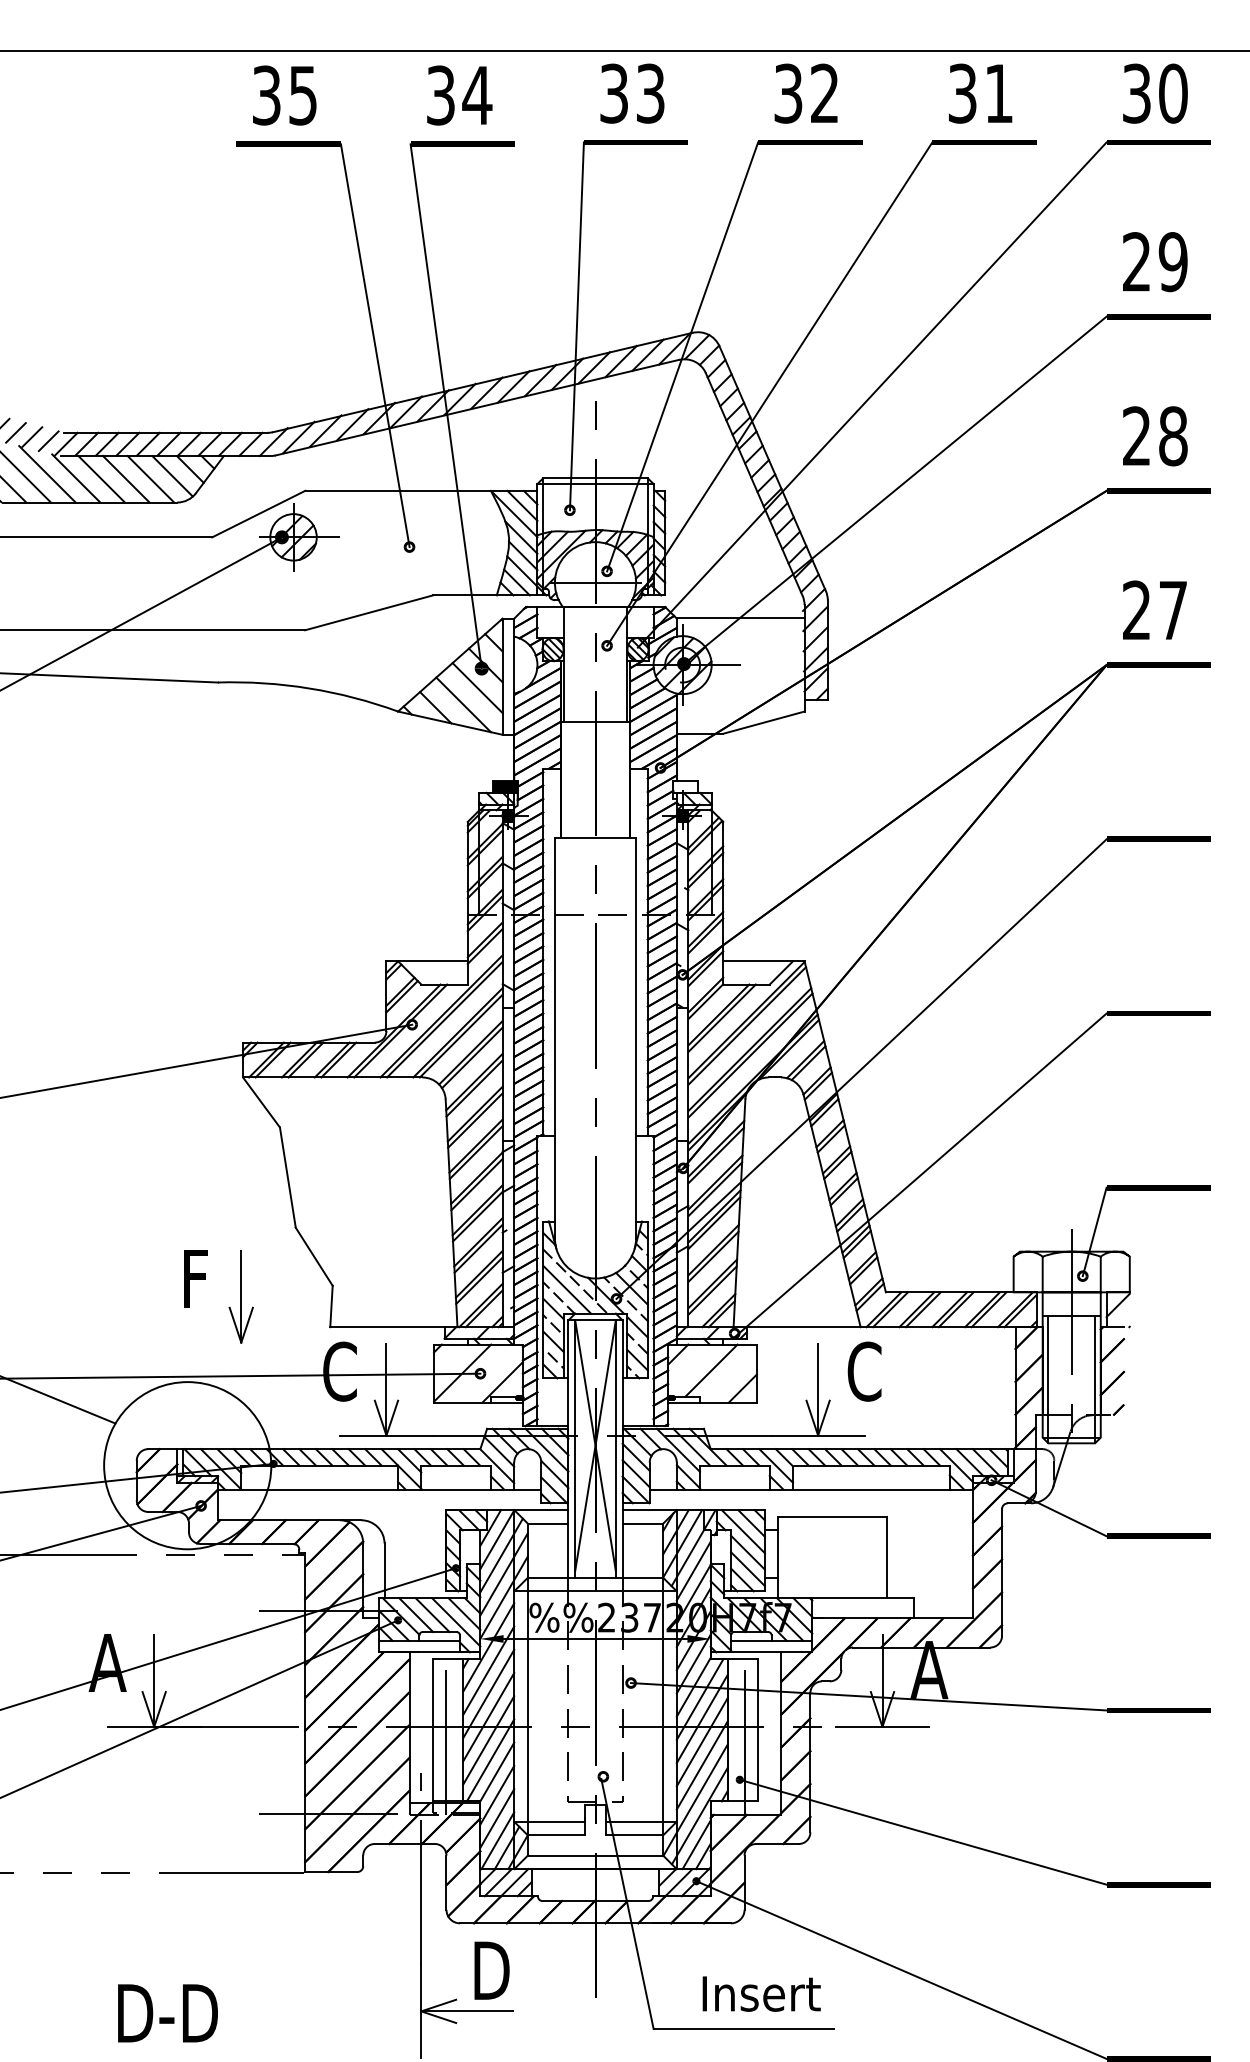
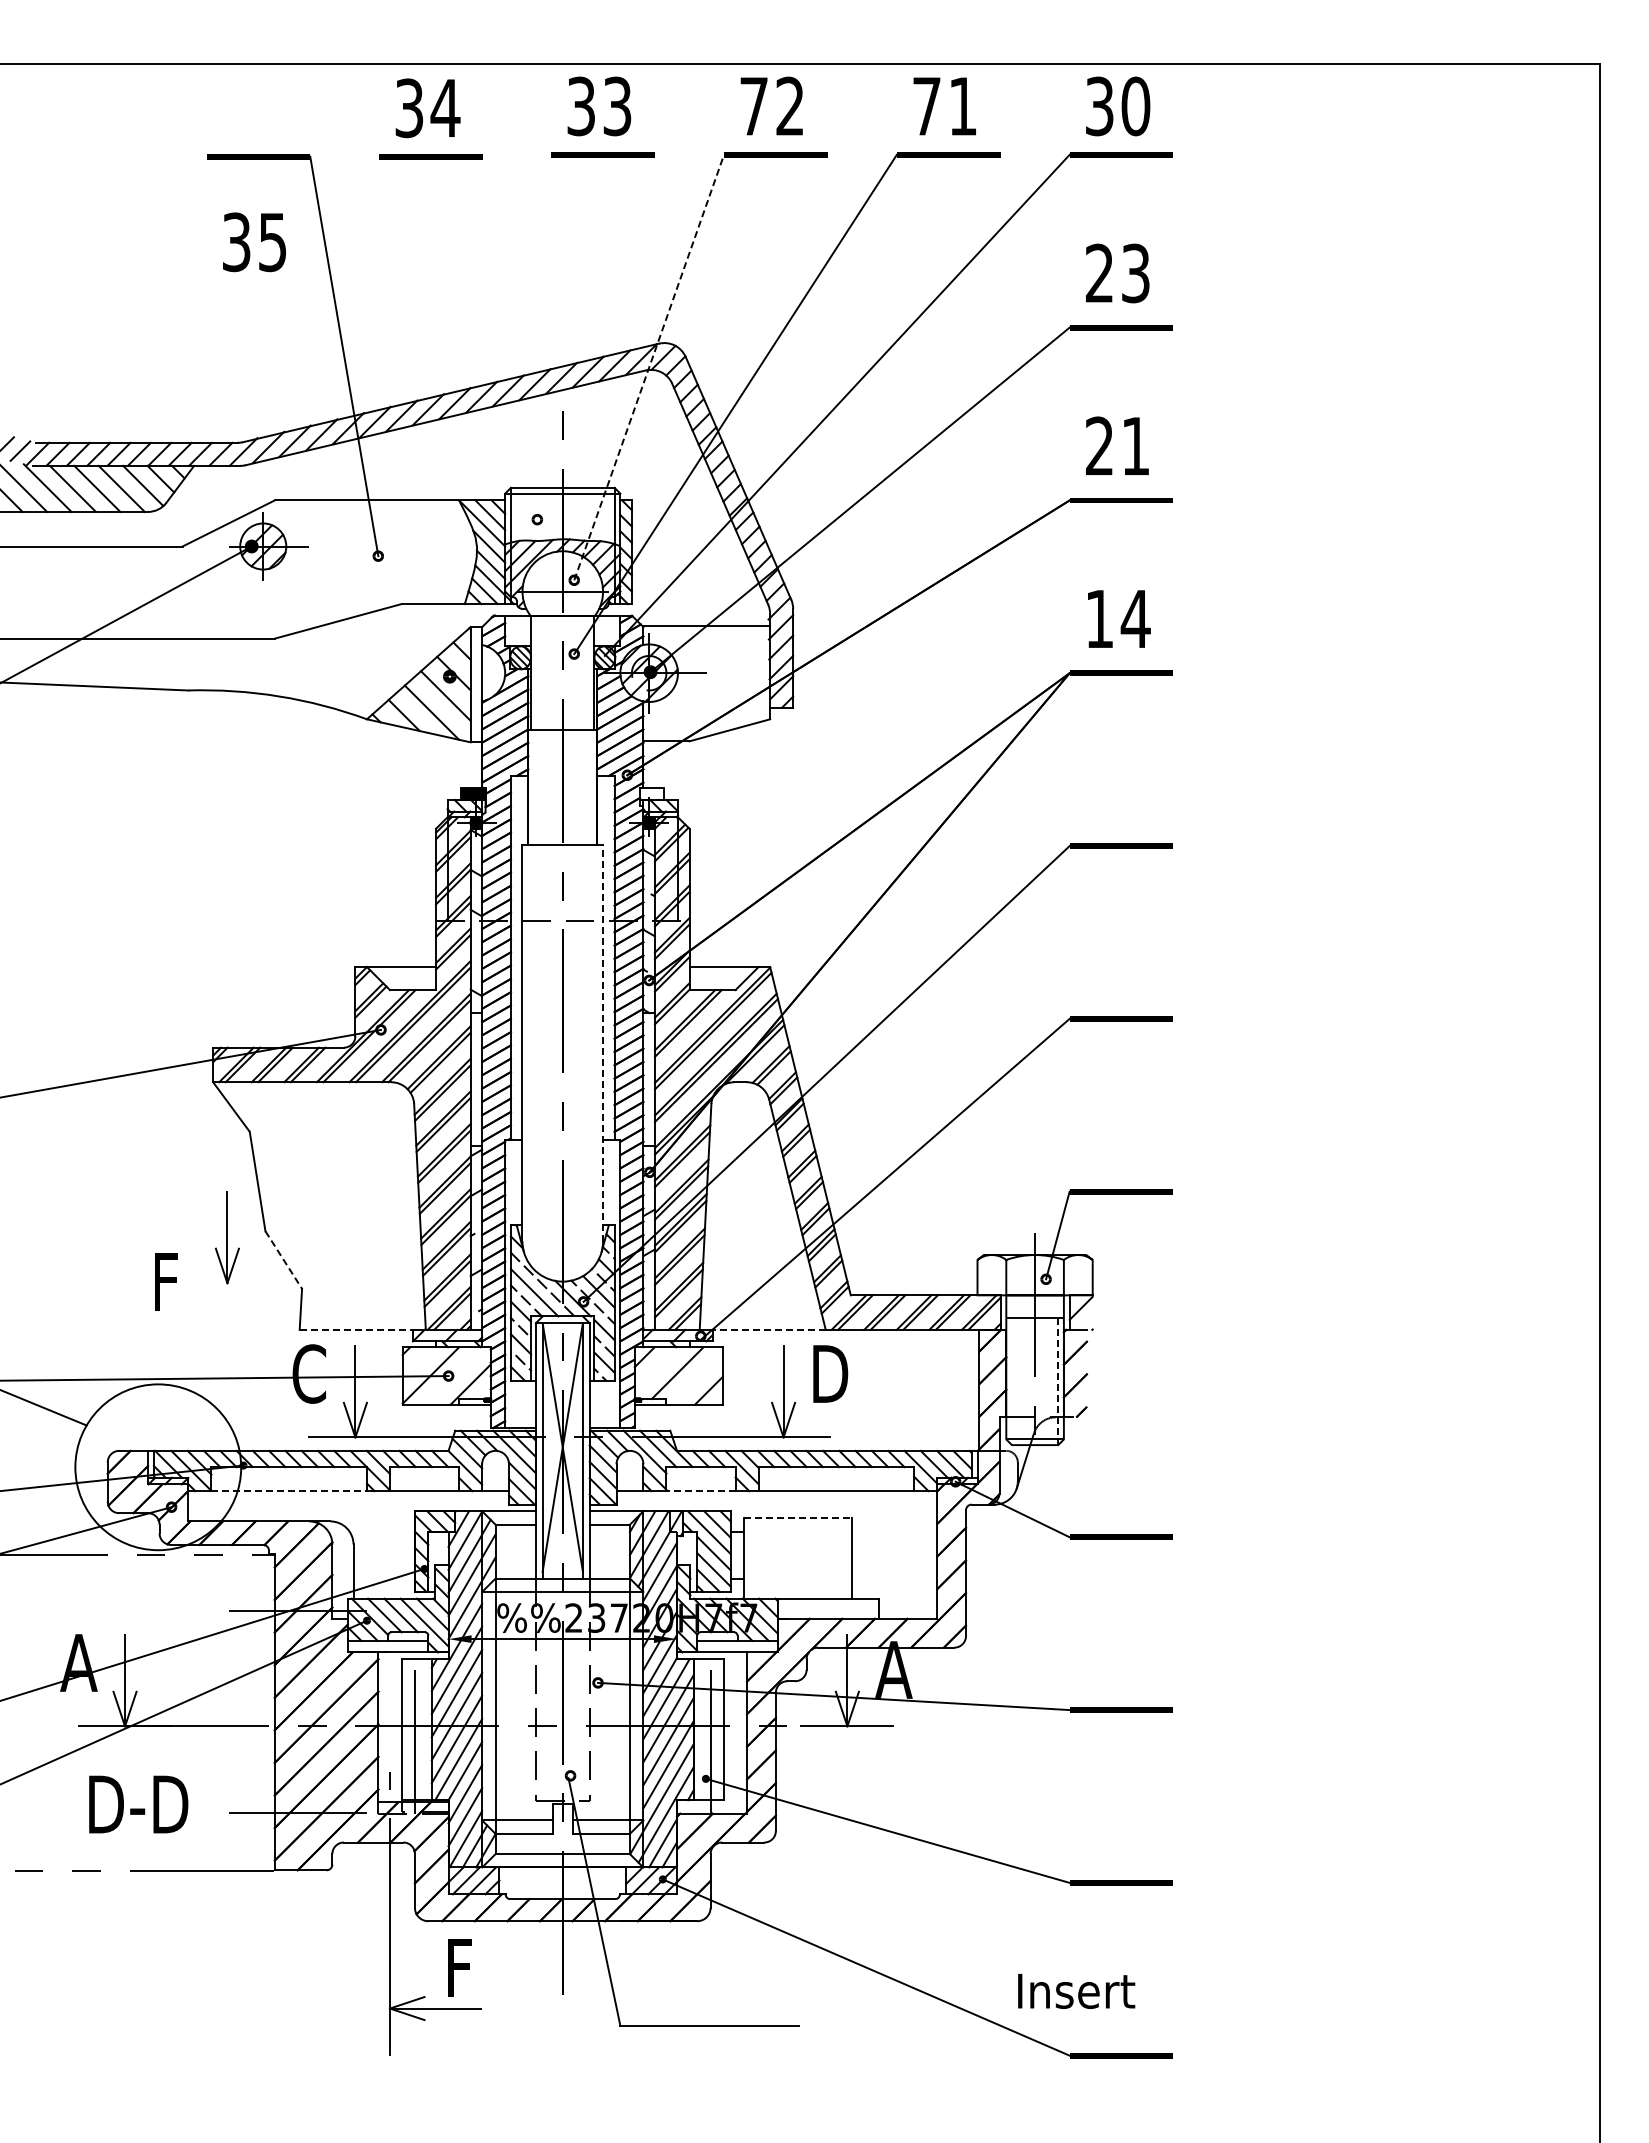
text: (787, 93) -> (753, 106), 32 -> 72
text: (962, 93) -> (926, 106), 31 -> 71
text: (284, 95) -> (254, 242), moved
text: (1172, 262) -> (1135, 273), 29 -> 23
line: (577, 325) -> (544, 336), removed
line: (682, 356) -> (649, 367), solid -> dashed
line: (446, 406) -> (414, 416), removed
text: (1172, 436) -> (1135, 446), 28 -> 21
text: (1155, 609) -> (1118, 618), 27 -> 14
line: (636, 1038) -> (603, 1043), solid -> dashed
line: (314, 1257) -> (284, 1260), solid -> dashed
part: (240, 1296) -> (226, 1237), moved
line: (387, 1326) -> (356, 1329), solid -> dashed
line: (803, 1326) -> (769, 1329), solid -> dashed
text: (865, 1371) -> (830, 1373), C -> D
line: (1047, 1379) -> (1011, 1381), removed
line: (1095, 1380) -> (1058, 1382), solid -> dashed
line: (320, 1490) -> (289, 1491), solid -> dashed
line: (735, 1490) -> (701, 1491), solid -> dashed
line: (832, 1517) -> (797, 1518), solid -> dashed
text: (491, 1969) -> (459, 1967), D -> F
text: (761, 1994) -> (1076, 1991), moved
text: (167, 2013) -> (138, 1804), moved

